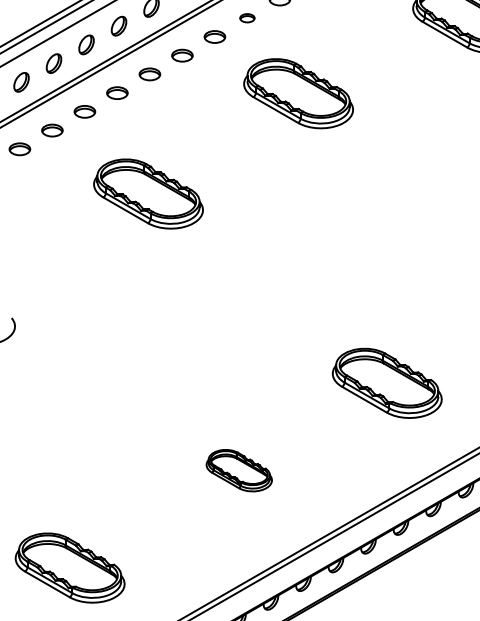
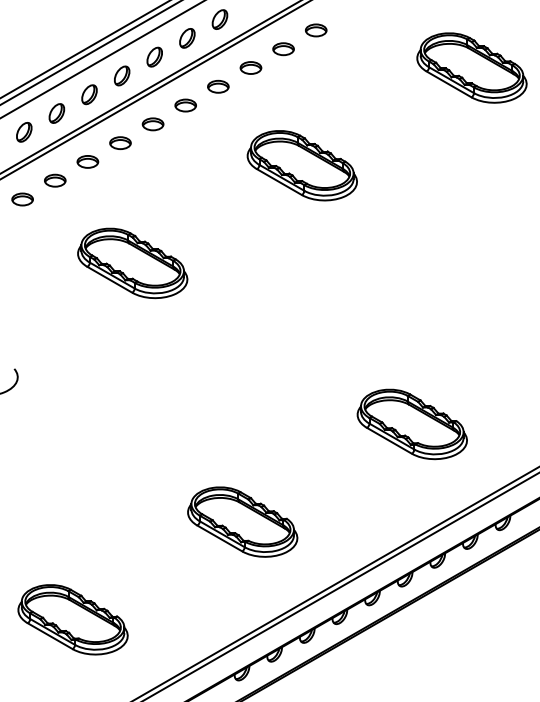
part: (246, 17) -> (250, 67), size x1.43
part: (297, 93) -> (301, 165), moved
part: (148, 194) -> (132, 263), moved
part: (386, 383) -> (411, 424), moved
part: (238, 470) -> (242, 521), size x1.67

